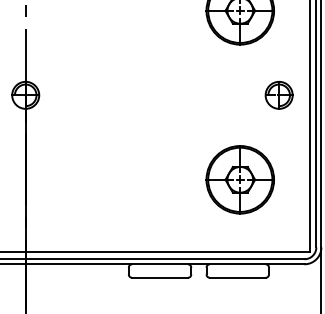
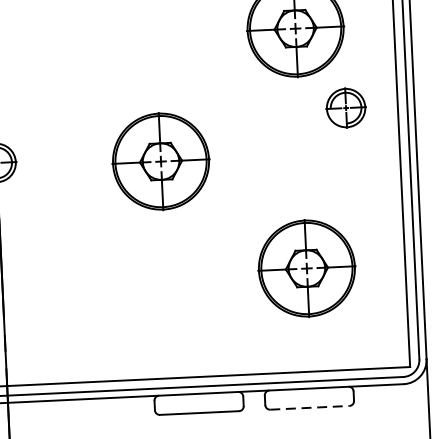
part: (278, 94) -> (345, 106), moved
part: (140, 99) -> (159, 161), added
line: (237, 277) -> (309, 407), solid -> dashed

